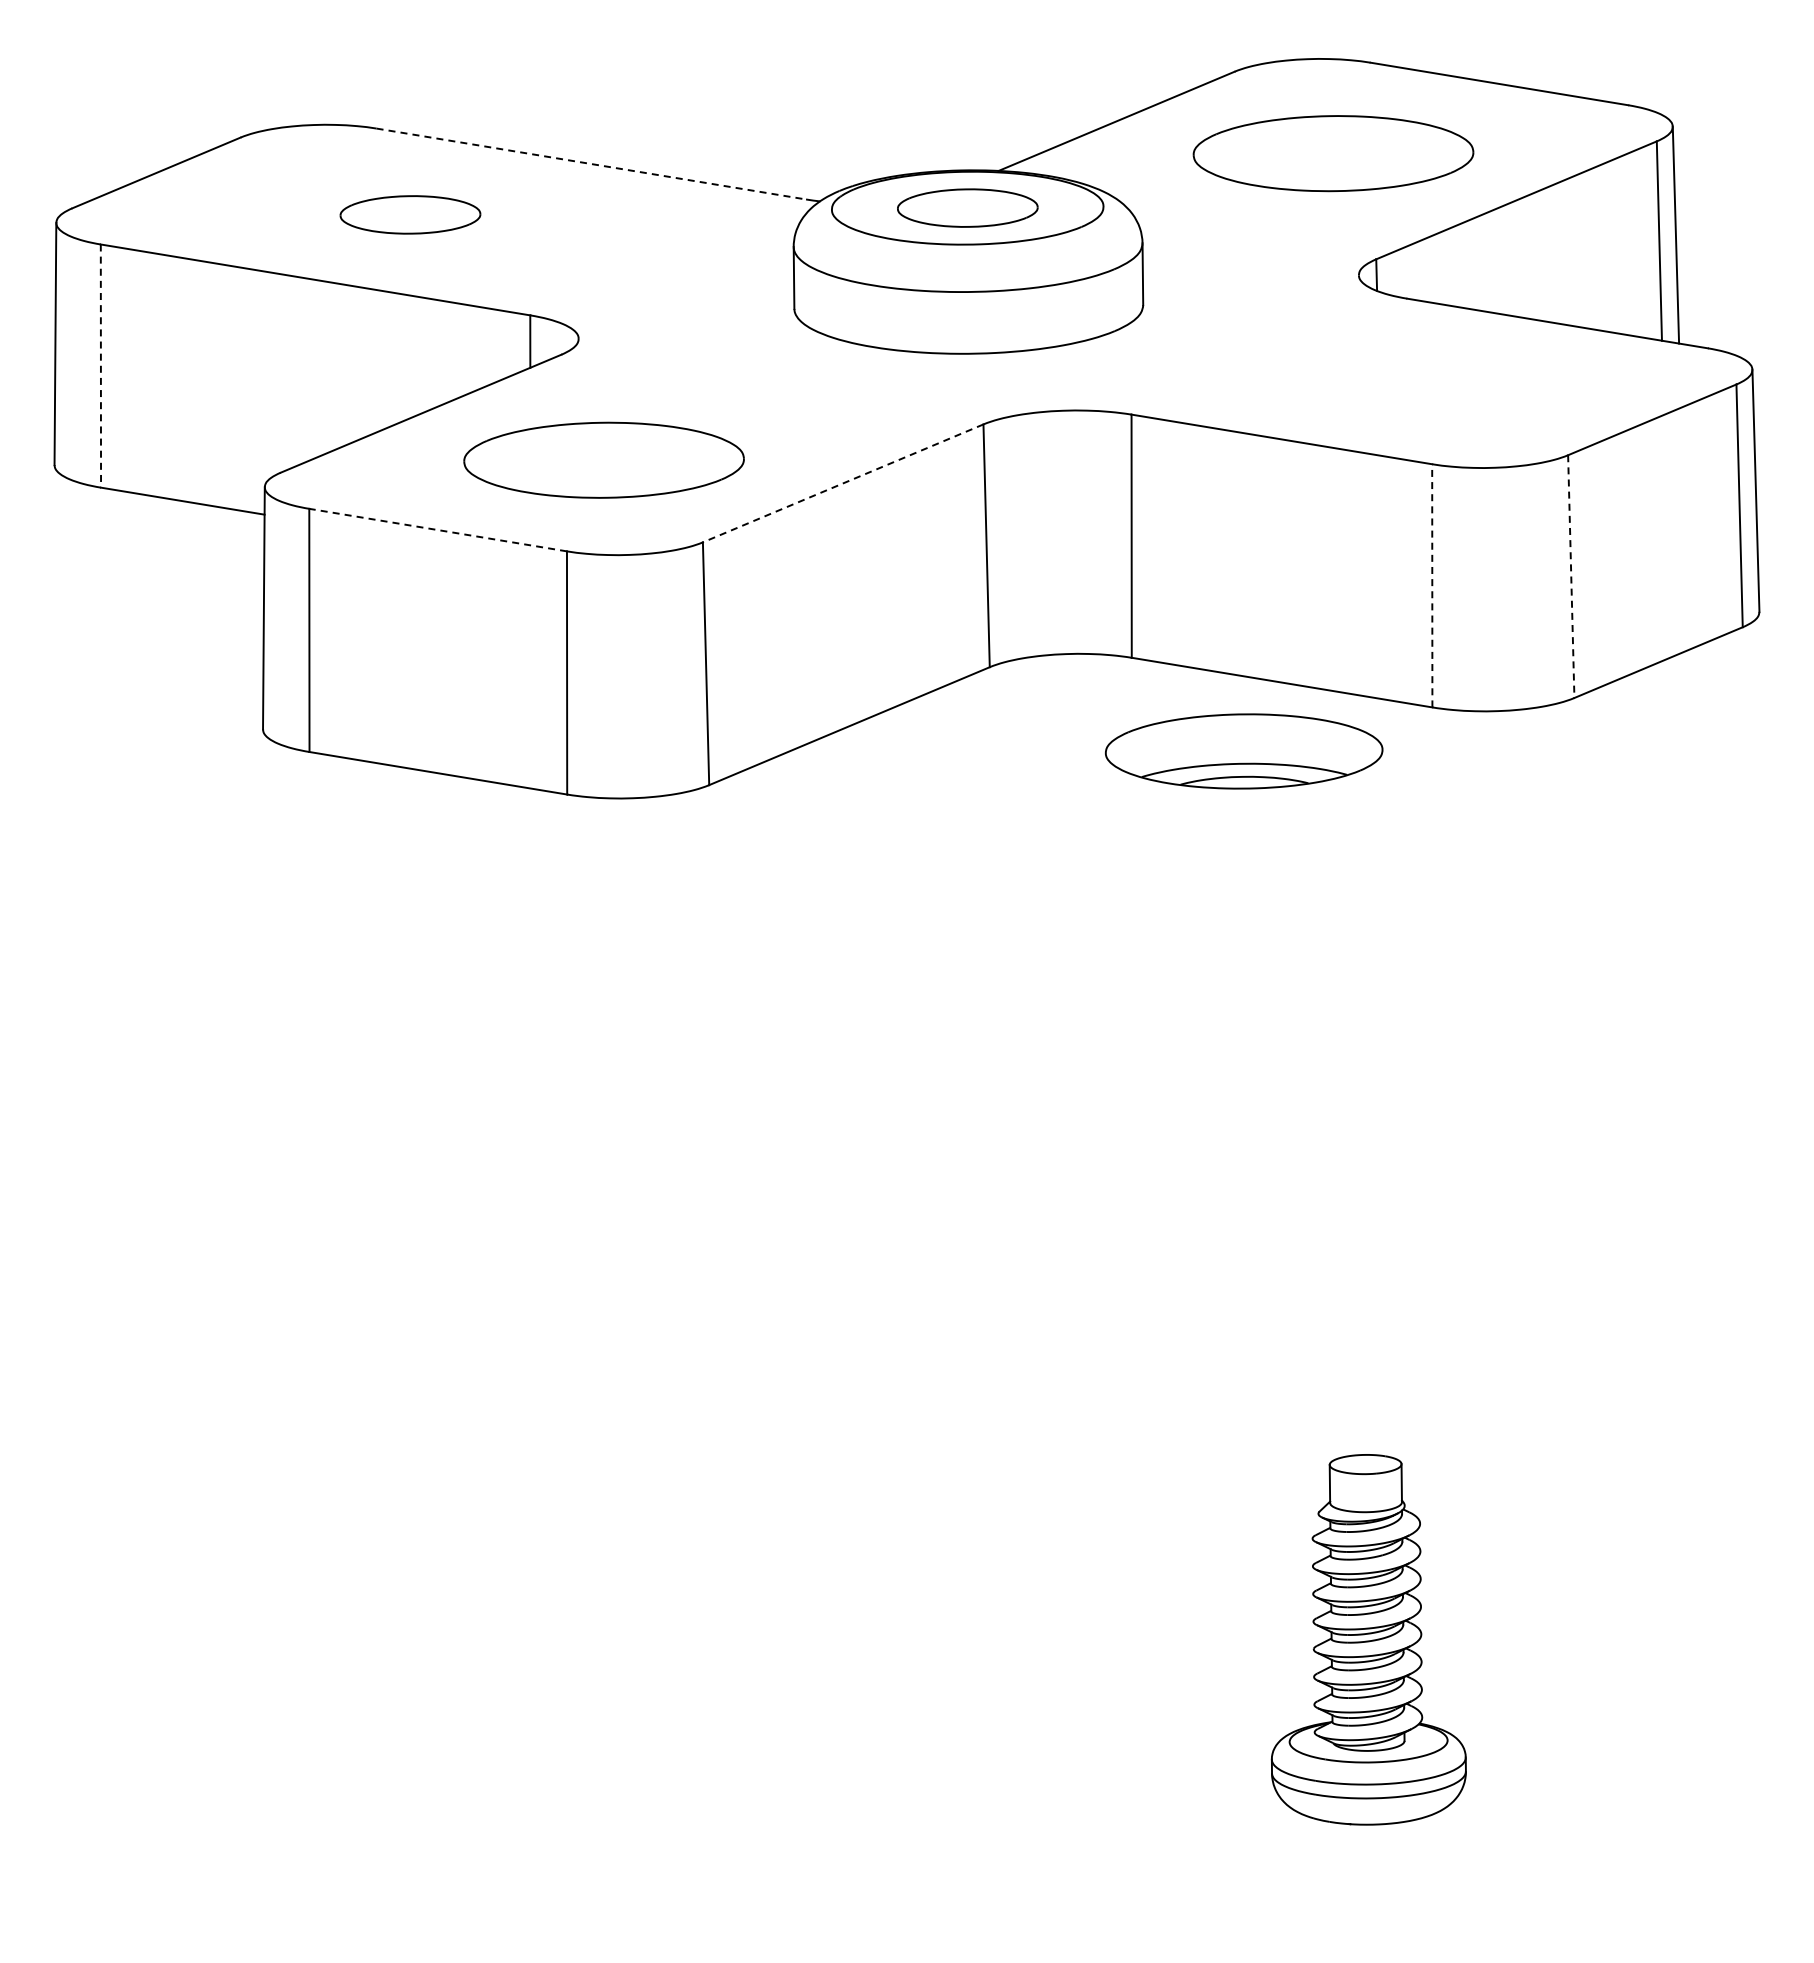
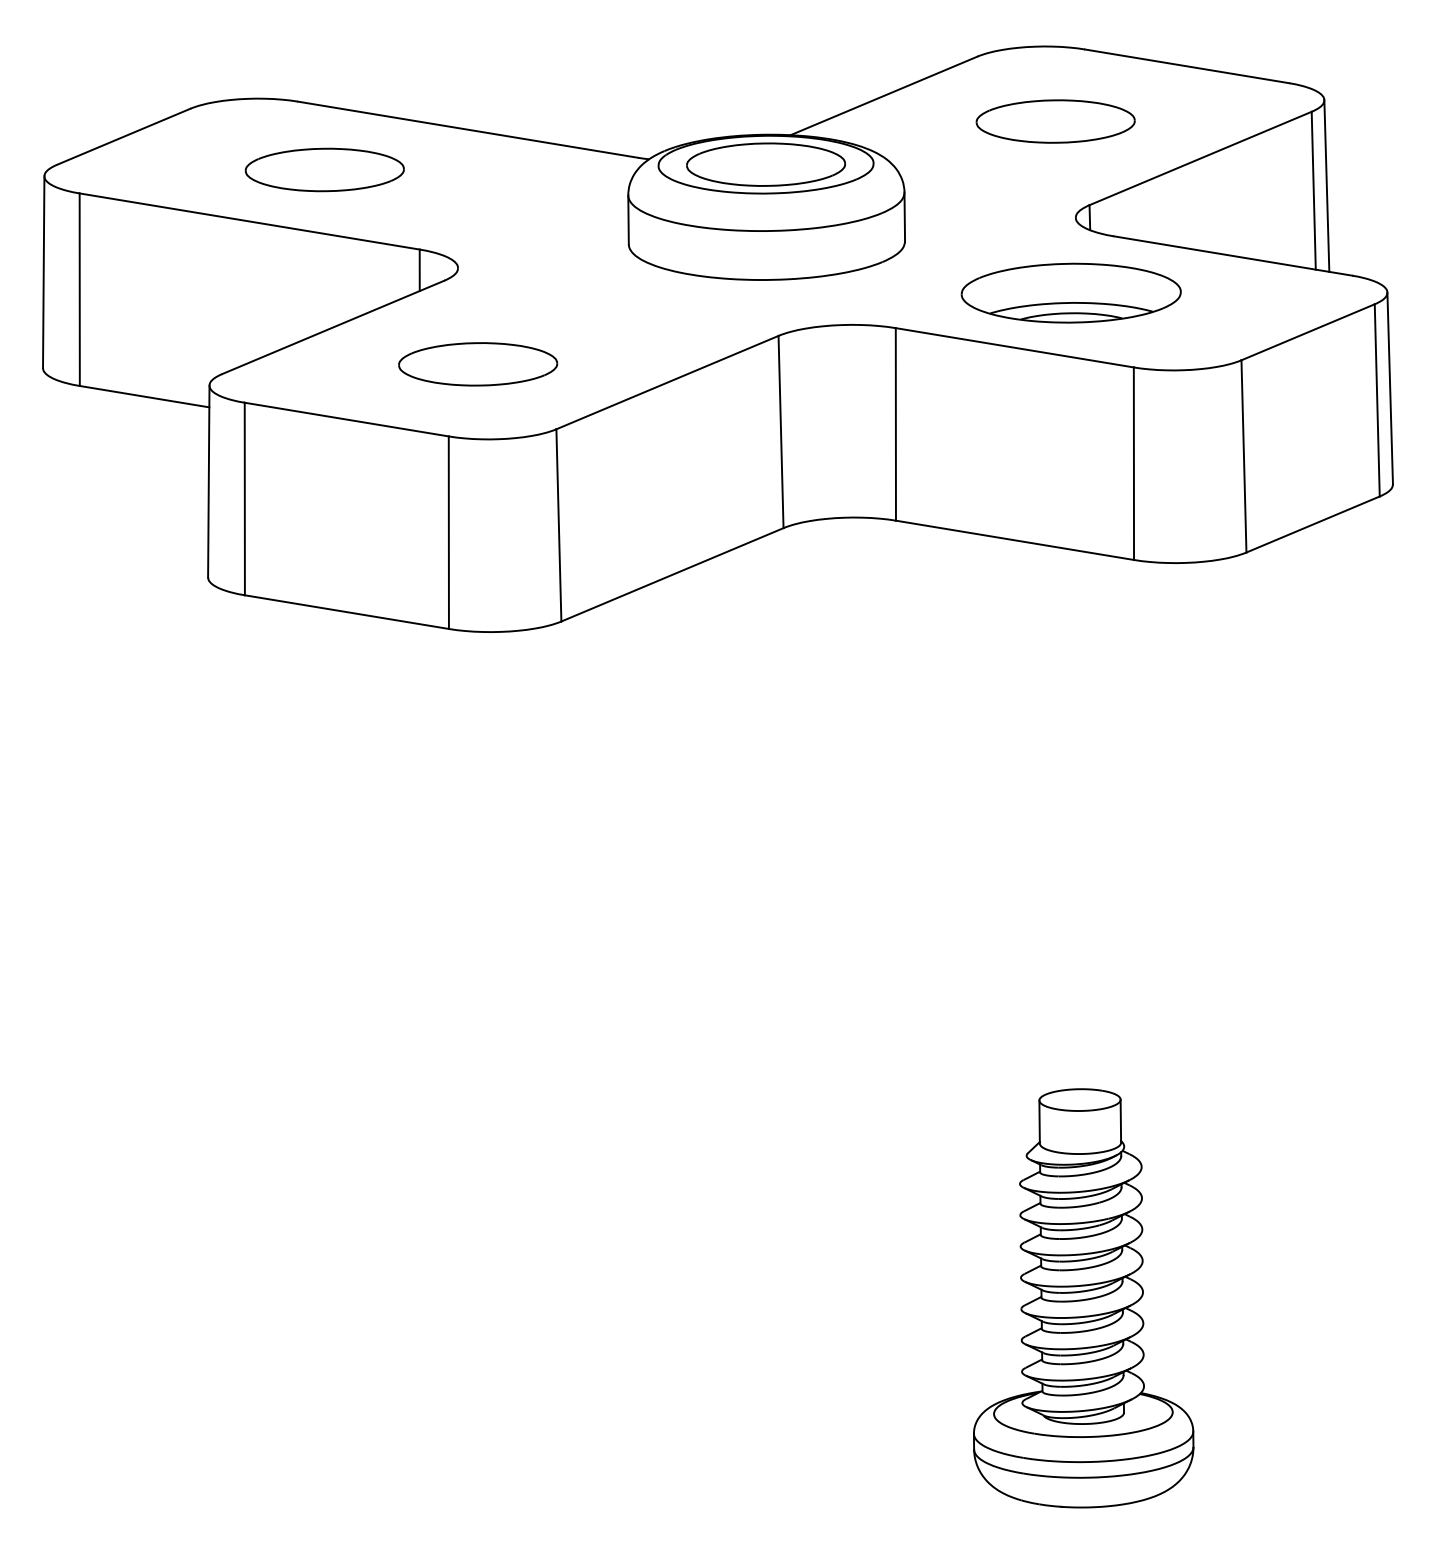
part: (1333, 153) -> (1055, 121), size x0.71
line: (591, 164) -> (468, 130), dashed -> solid
part: (967, 207) -> (765, 164), size x1.43
part: (410, 214) -> (324, 169), size x1.43
line: (100, 366) -> (79, 290), dashed -> solid
part: (603, 460) -> (477, 364), size x0.71
line: (842, 483) -> (666, 382), dashed -> solid
line: (438, 530) -> (347, 419), dashed -> solid
line: (1571, 577) -> (1244, 457), dashed -> solid
line: (1432, 585) -> (1134, 463), dashed -> solid
part: (1244, 751) -> (1071, 293), moved
part: (1368, 1639) -> (1083, 1298), size x1.43

